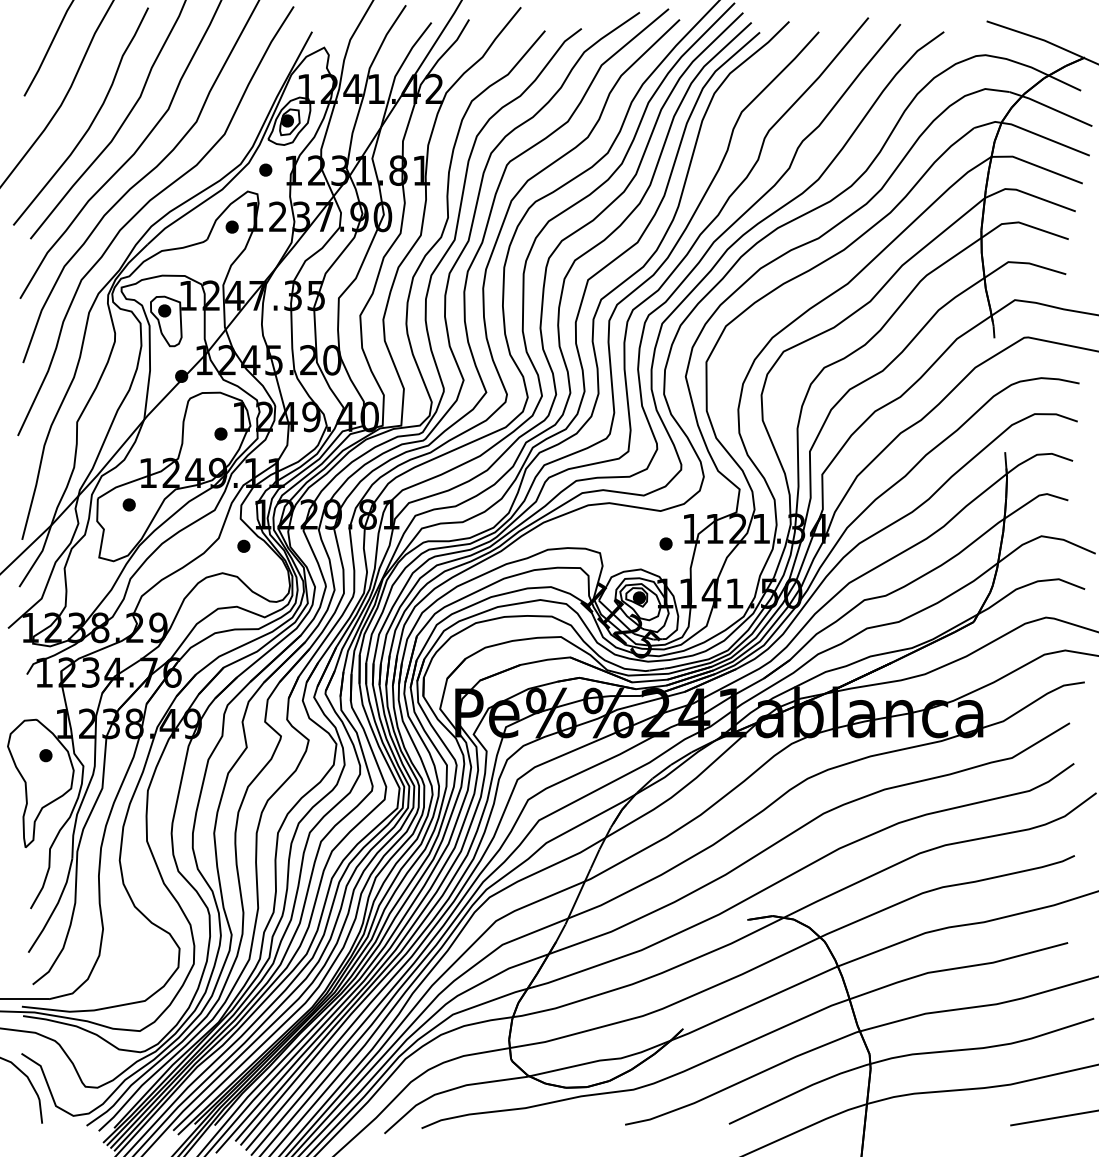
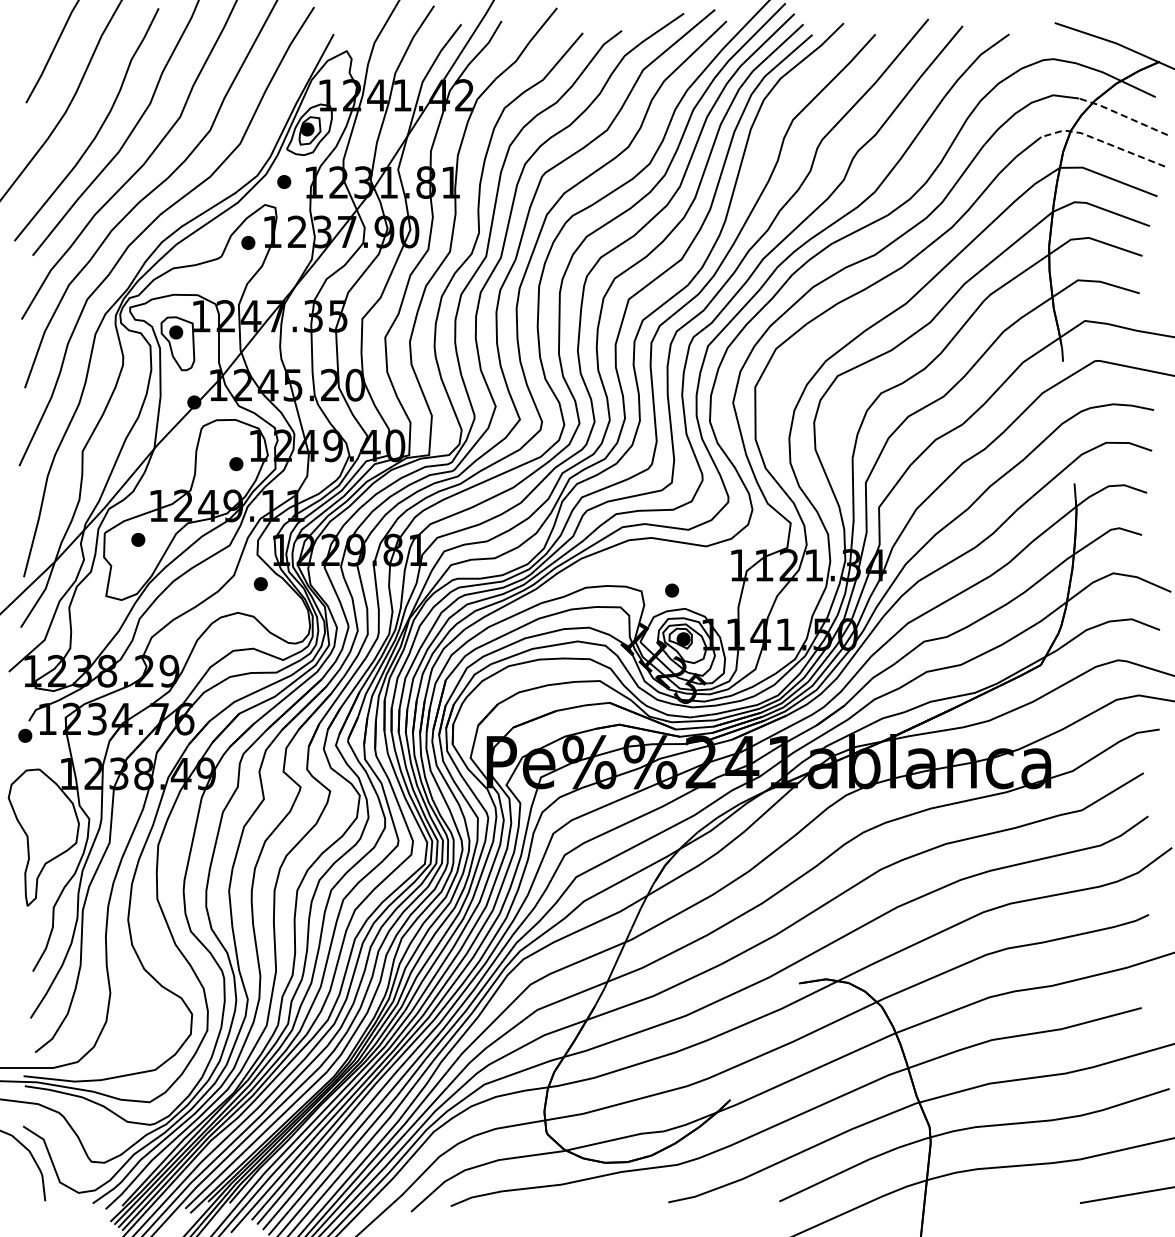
line: (1050, 107) -> (1123, 115), solid -> dashed
line: (1031, 132) -> (1102, 141), solid -> dashed
part: (665, 543) -> (671, 590), moved
part: (46, 755) -> (25, 735), moved

